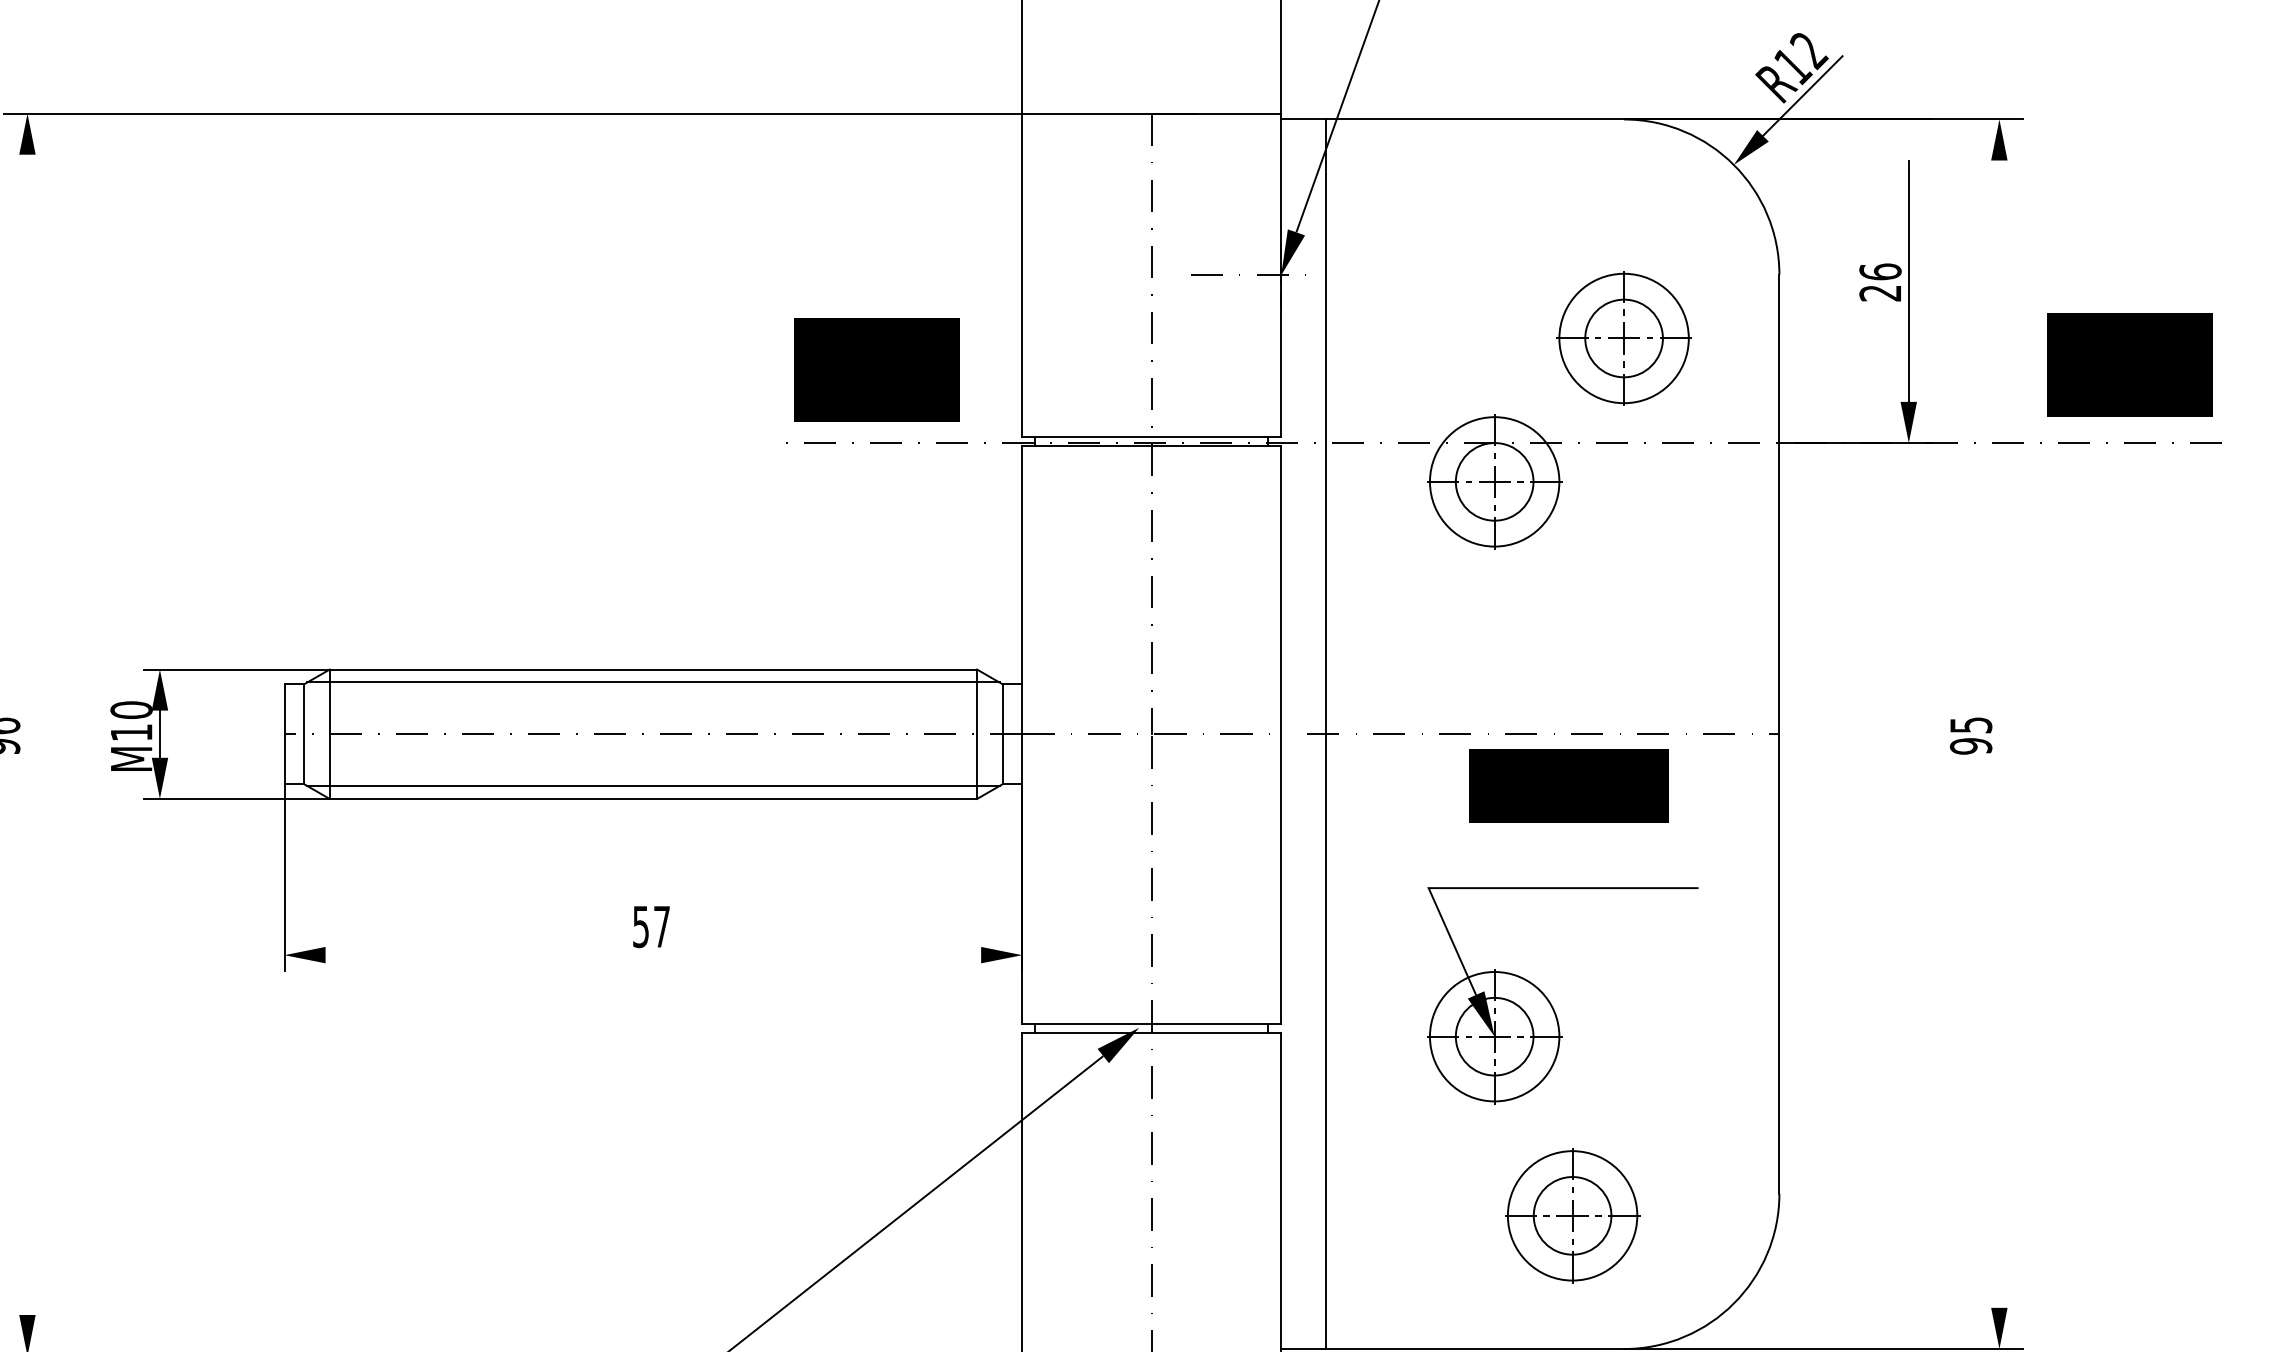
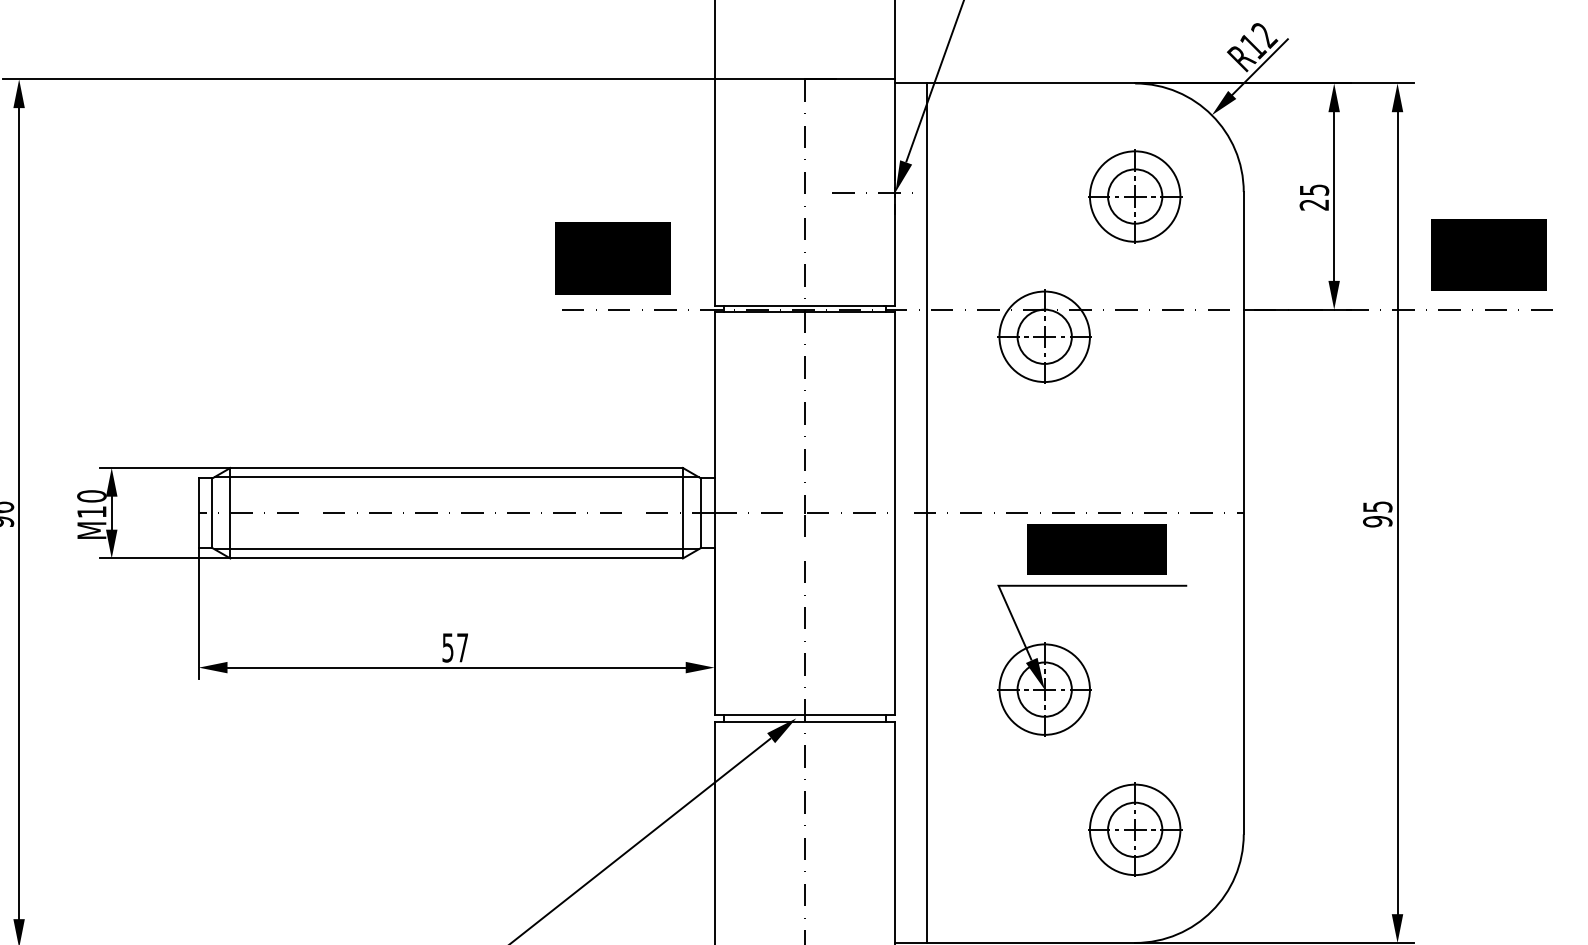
fill: (1907, 139) -> (1333, 97), added
text: (1880, 271) -> (1314, 189), 26 -> 25
part: (1624, 338) -> (1135, 196), moved
line: (28, 734) -> (19, 513), added
line: (1999, 734) -> (1397, 513), added
line: (653, 954) -> (456, 667), added
part: (1551, 1002) -> (1084, 665), moved
part: (1573, 1215) -> (1135, 829), moved

